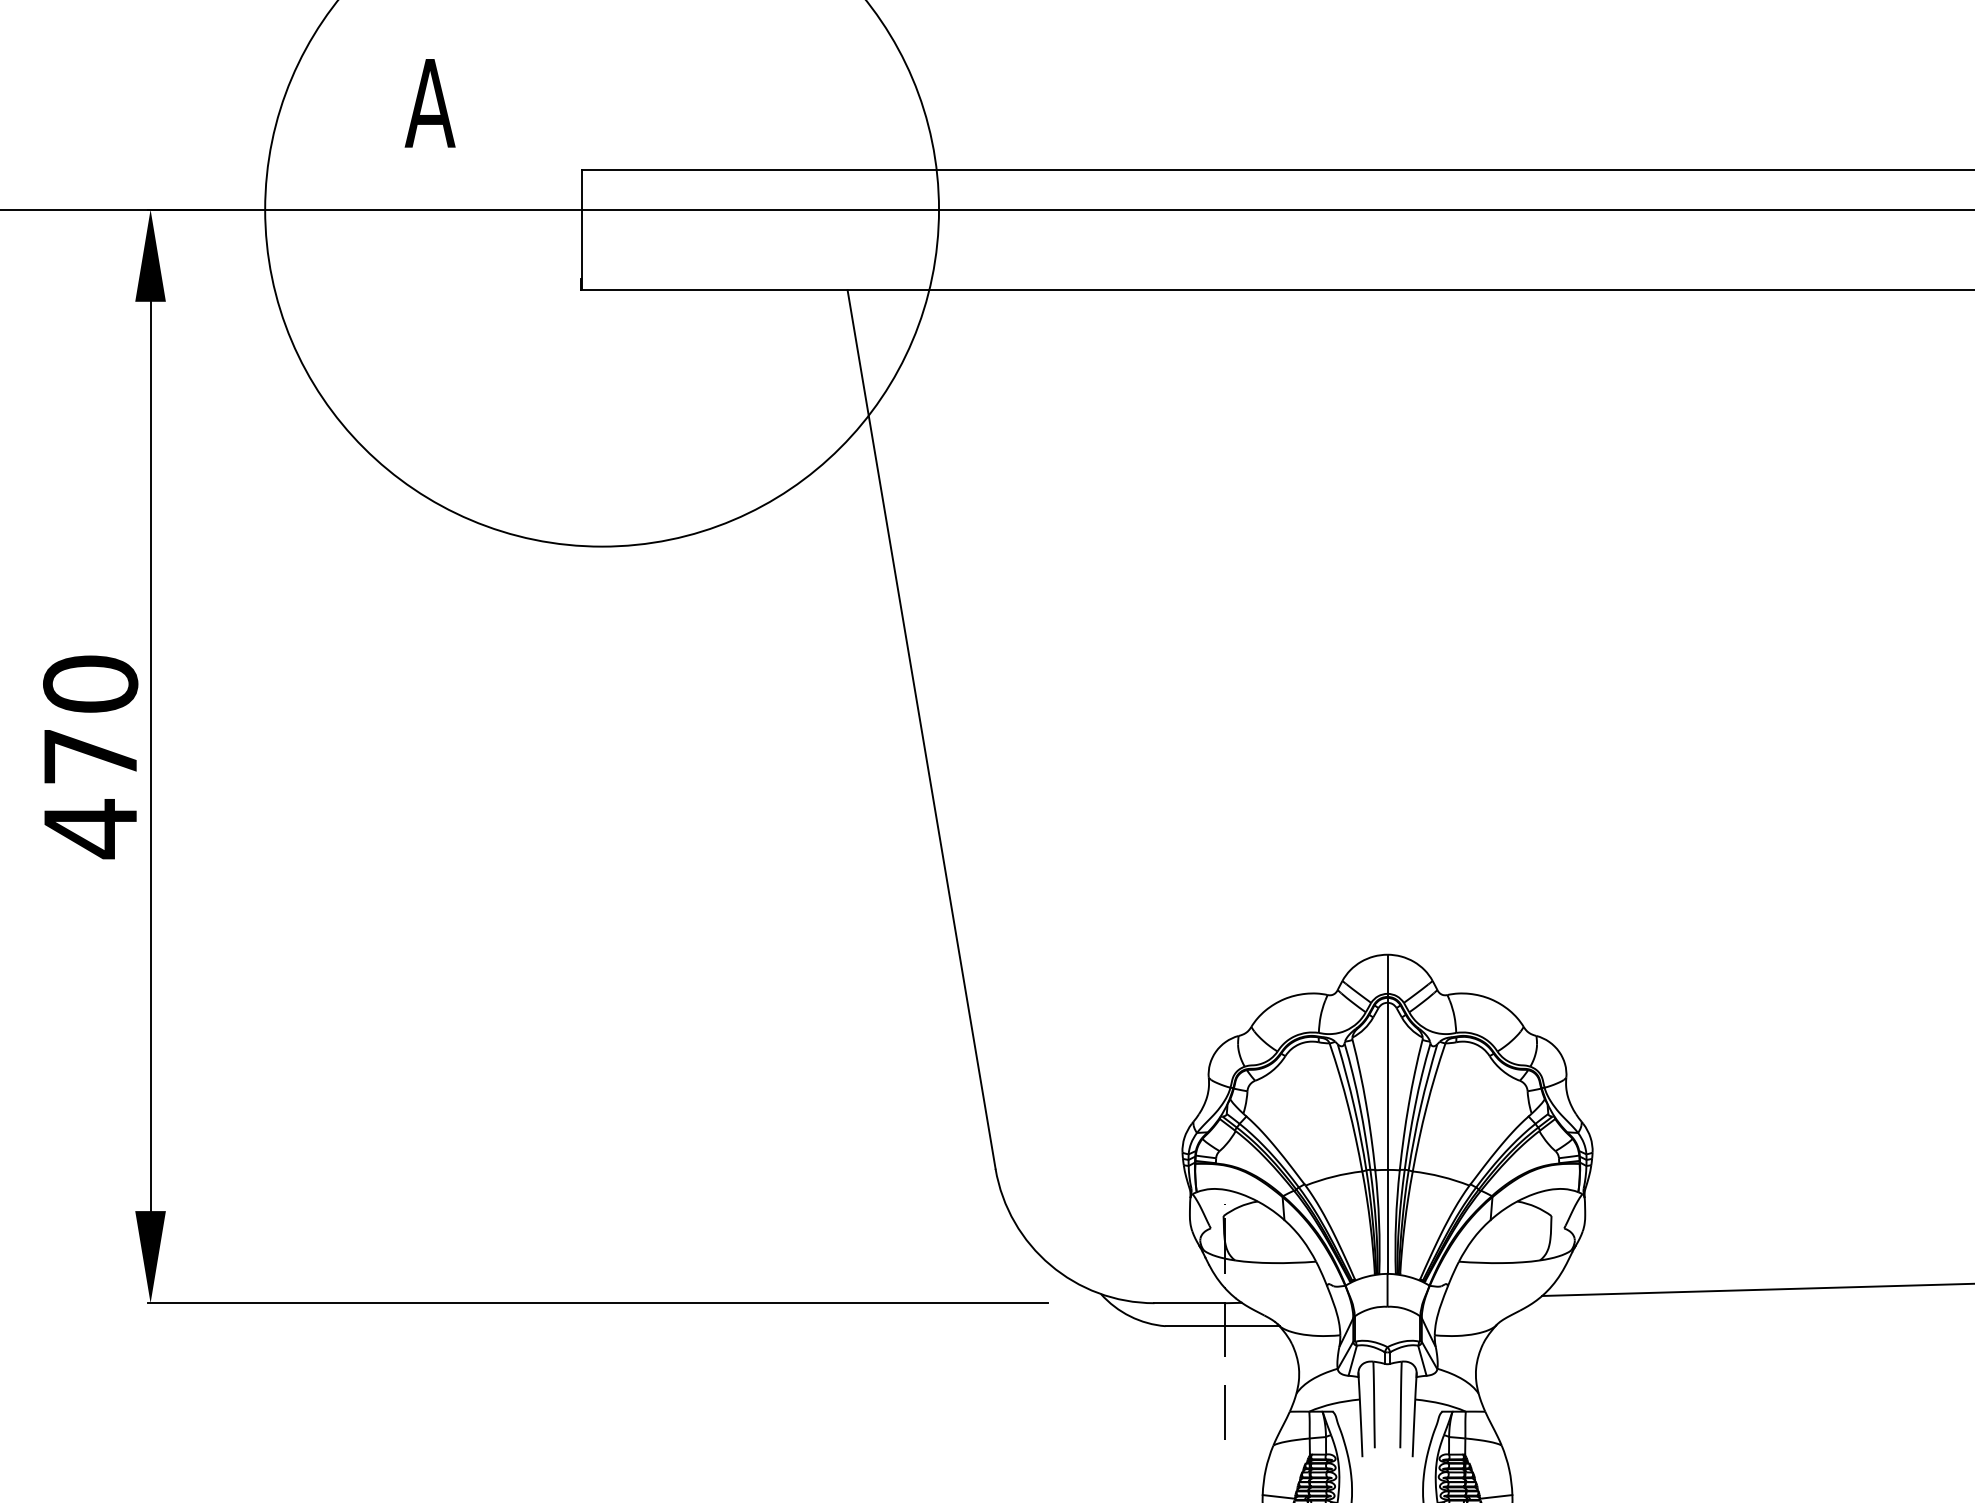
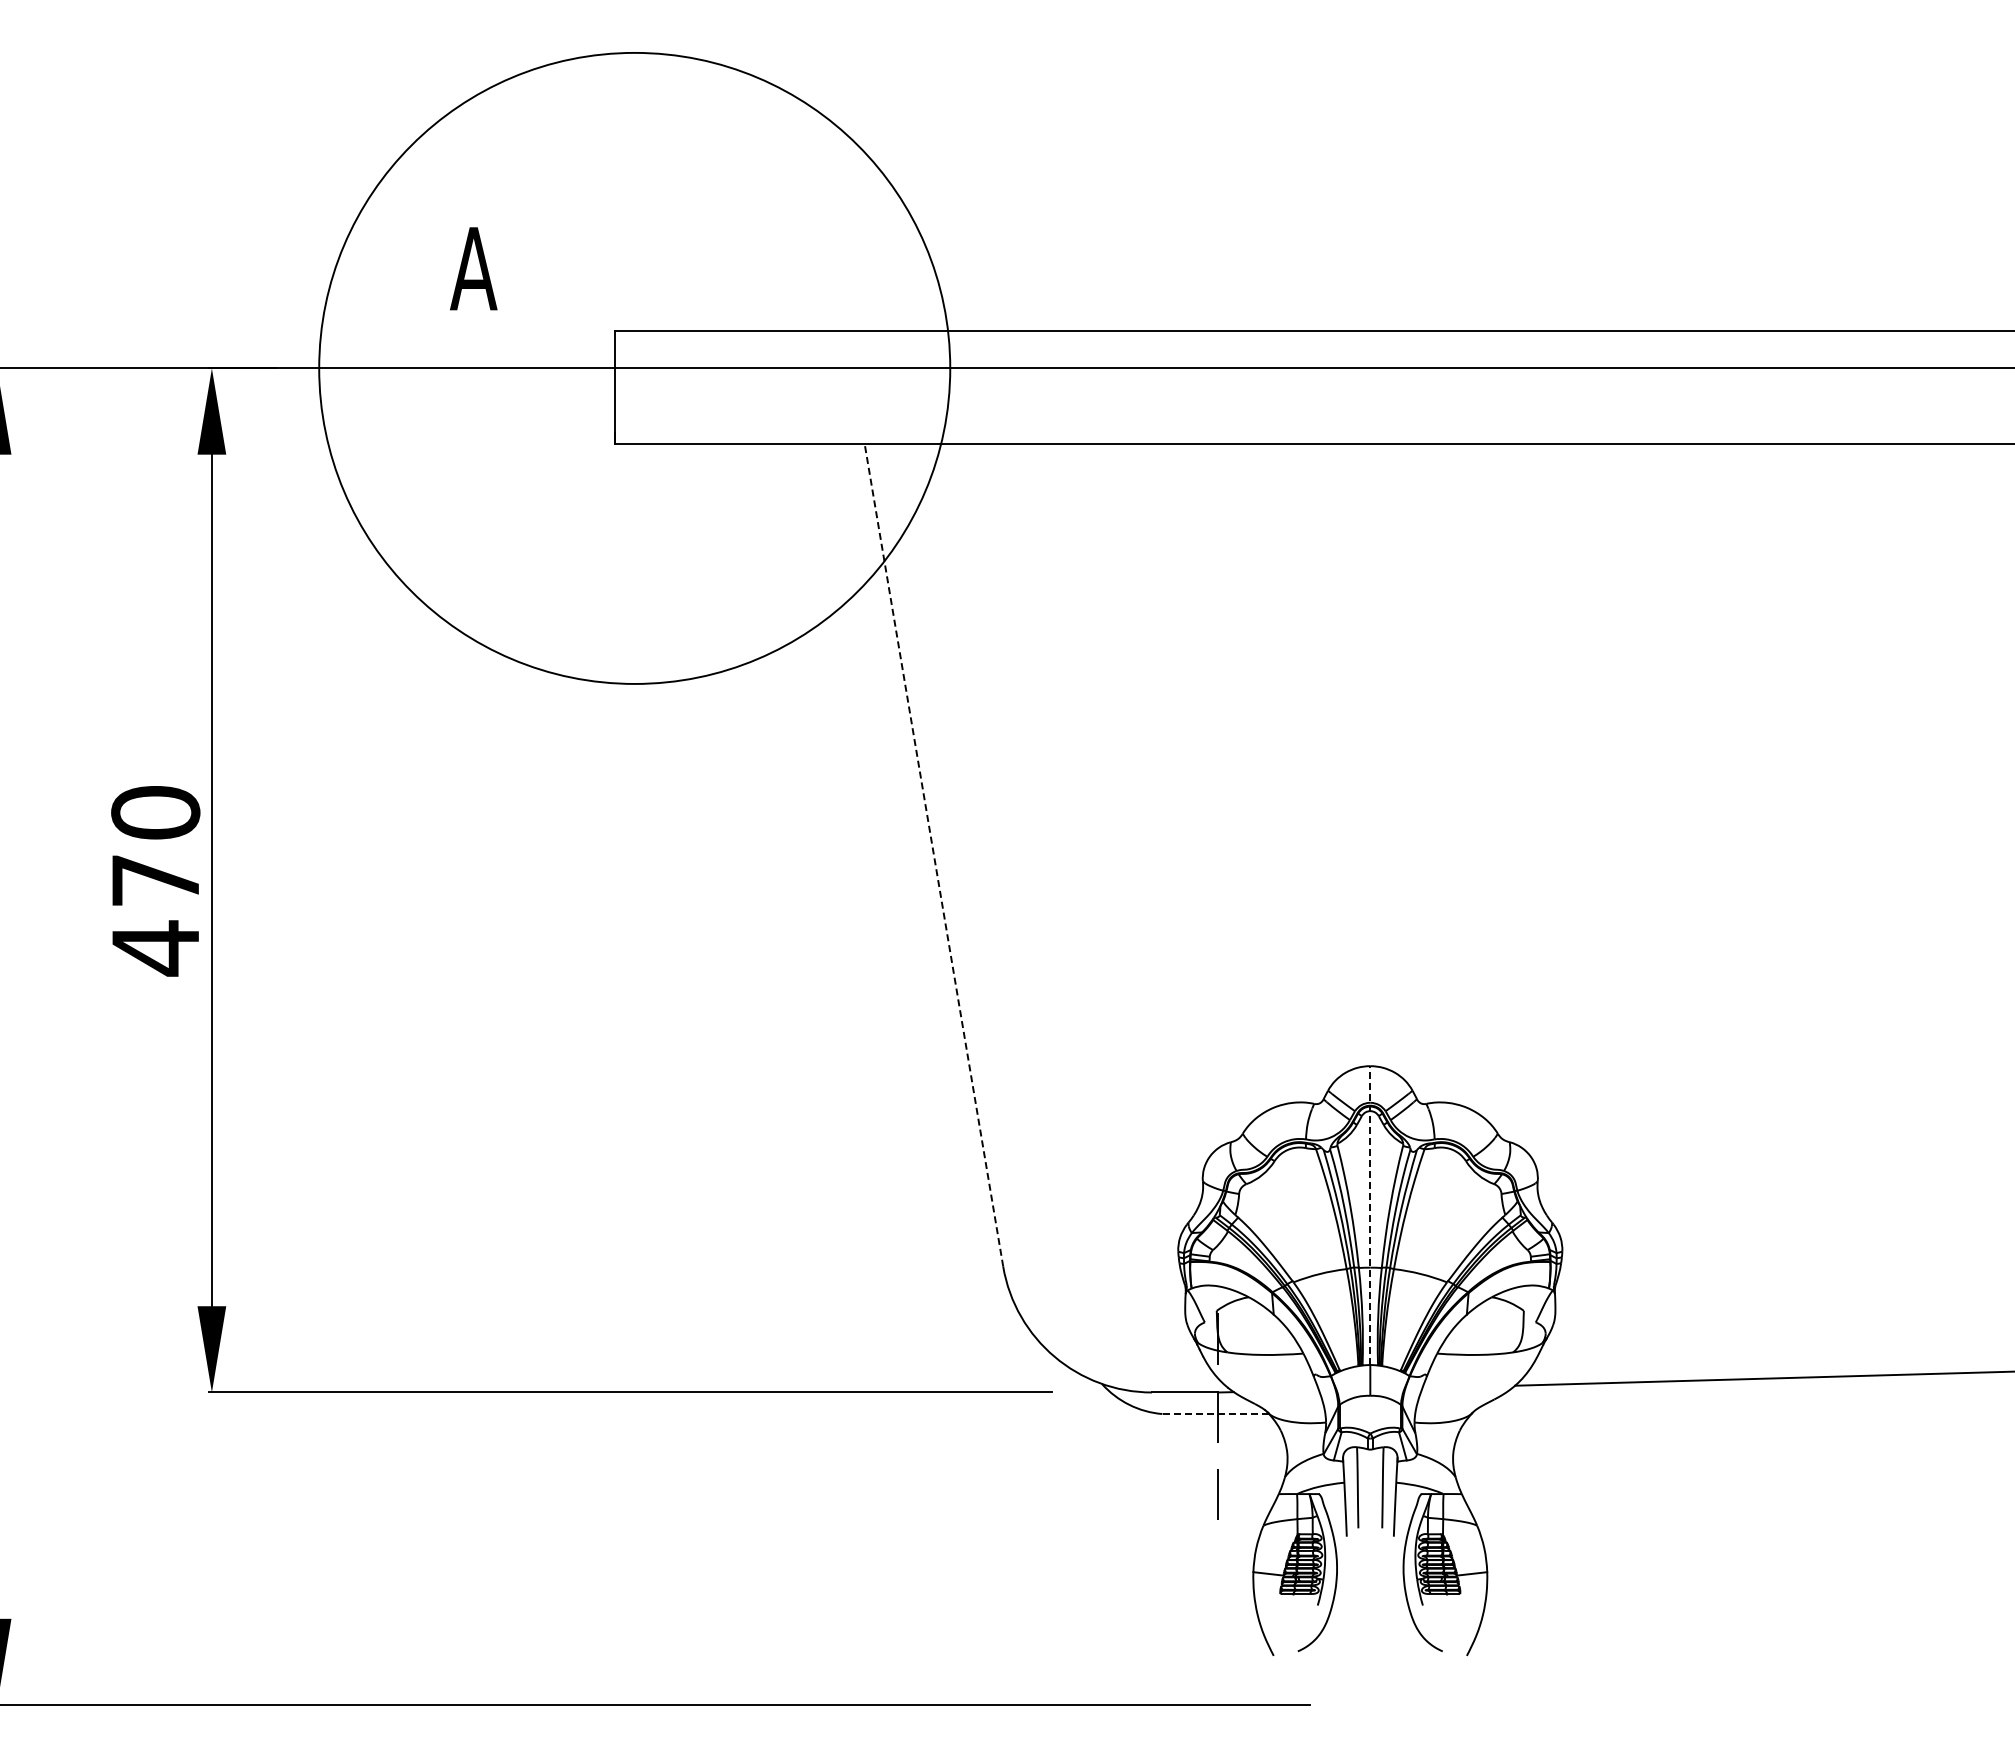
line: (921, 728) -> (933, 854), solid -> dashed
line: (1387, 1114) -> (1370, 1215), solid -> dashed
line: (1222, 1326) -> (1215, 1414), solid -> dashed

